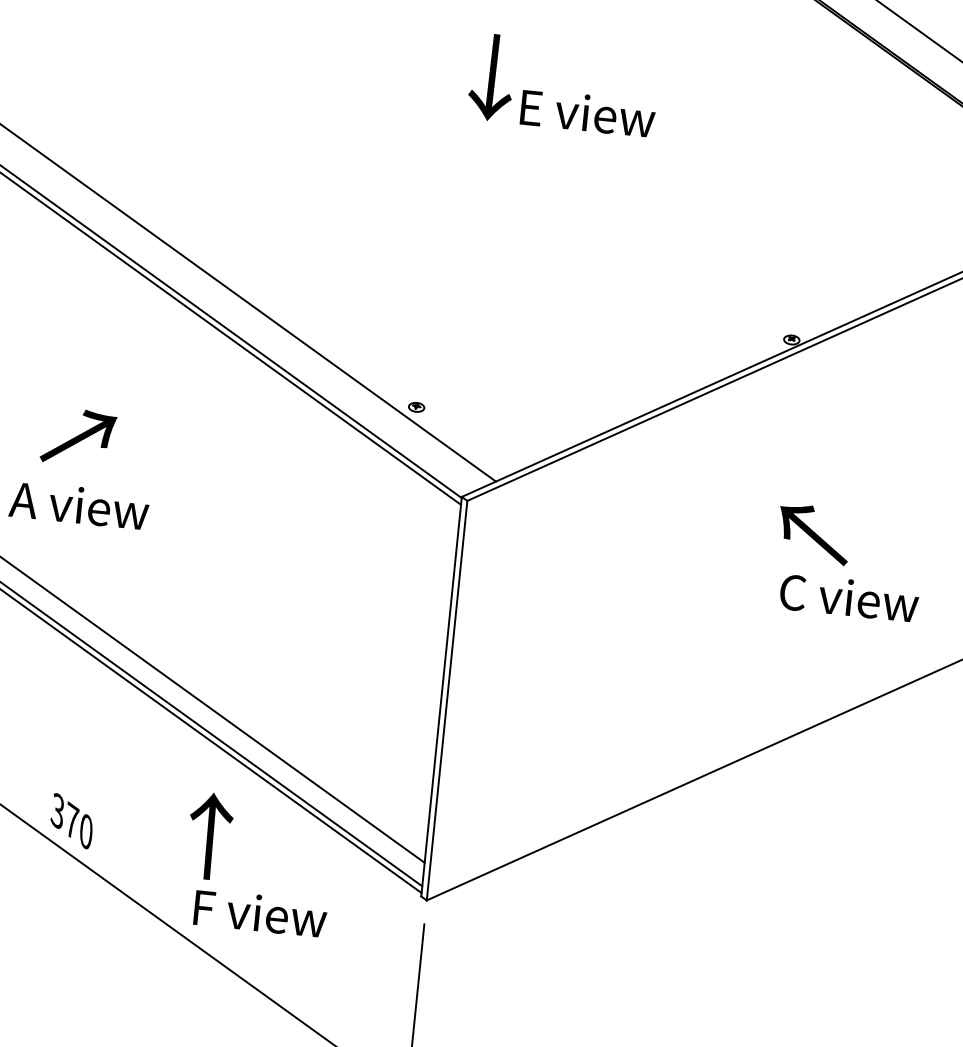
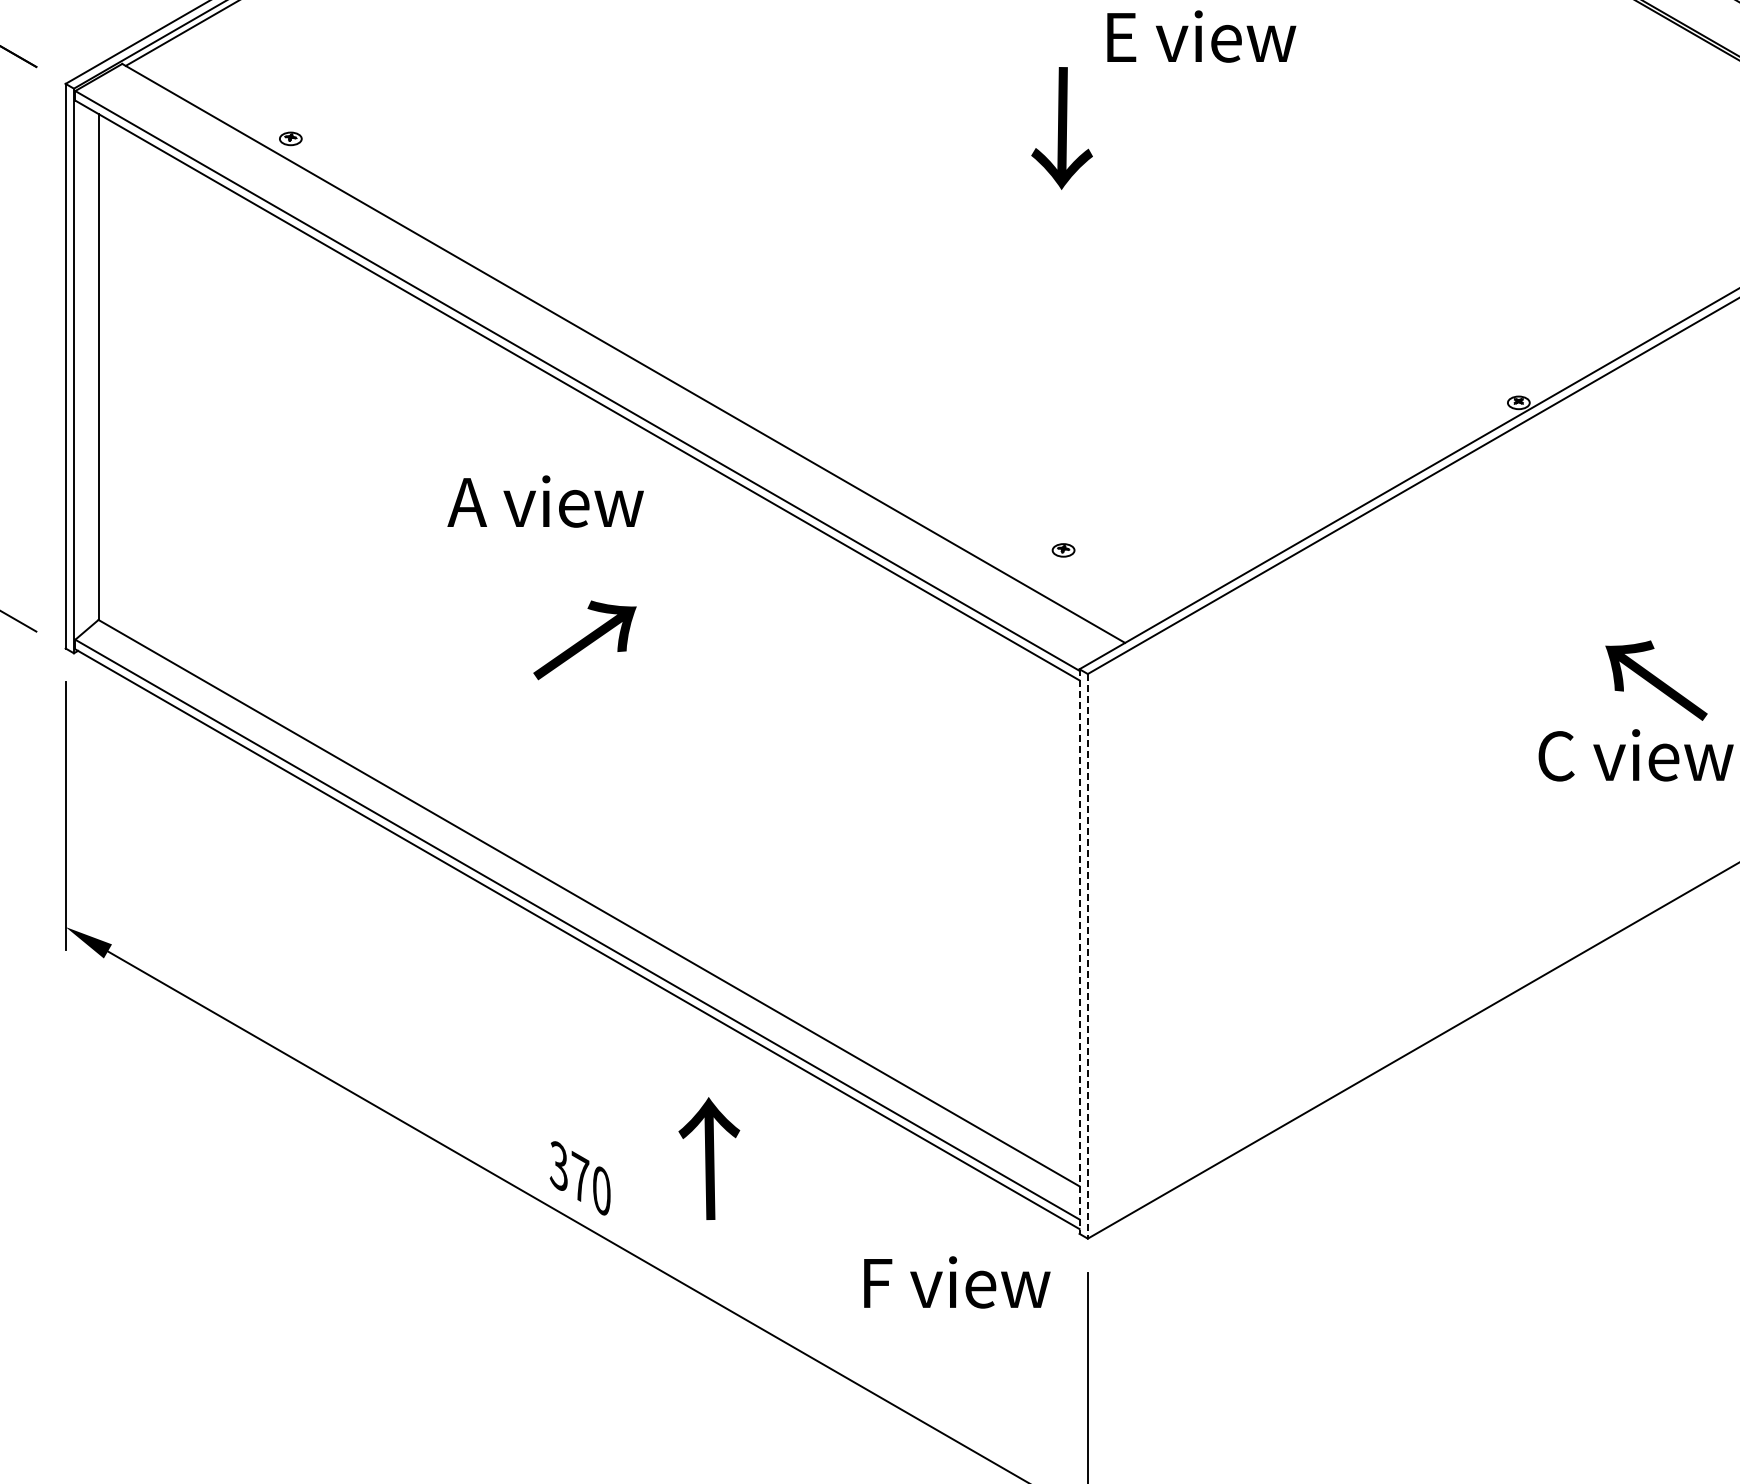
text: (491, 77) -> (1061, 128), moved
text: (587, 113) -> (1201, 36), moved
part: (416, 407) -> (1063, 550), moved
text: (78, 437) -> (584, 640), moved
text: (79, 505) -> (545, 501), moved
text: (814, 534) -> (1656, 680), moved
line: (441, 697) -> (1079, 952), solid -> dashed
line: (446, 700) -> (1087, 956), solid -> dashed
text: (210, 836) -> (709, 1158), moved
text: (260, 913) -> (957, 1282), moved

